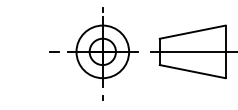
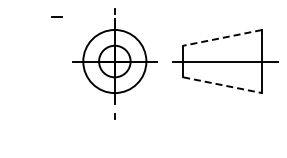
line: (192, 32) -> (222, 38), solid -> dashed
line: (54, 51) -> (56, 16), moved
line: (193, 71) -> (223, 85), solid -> dashed

